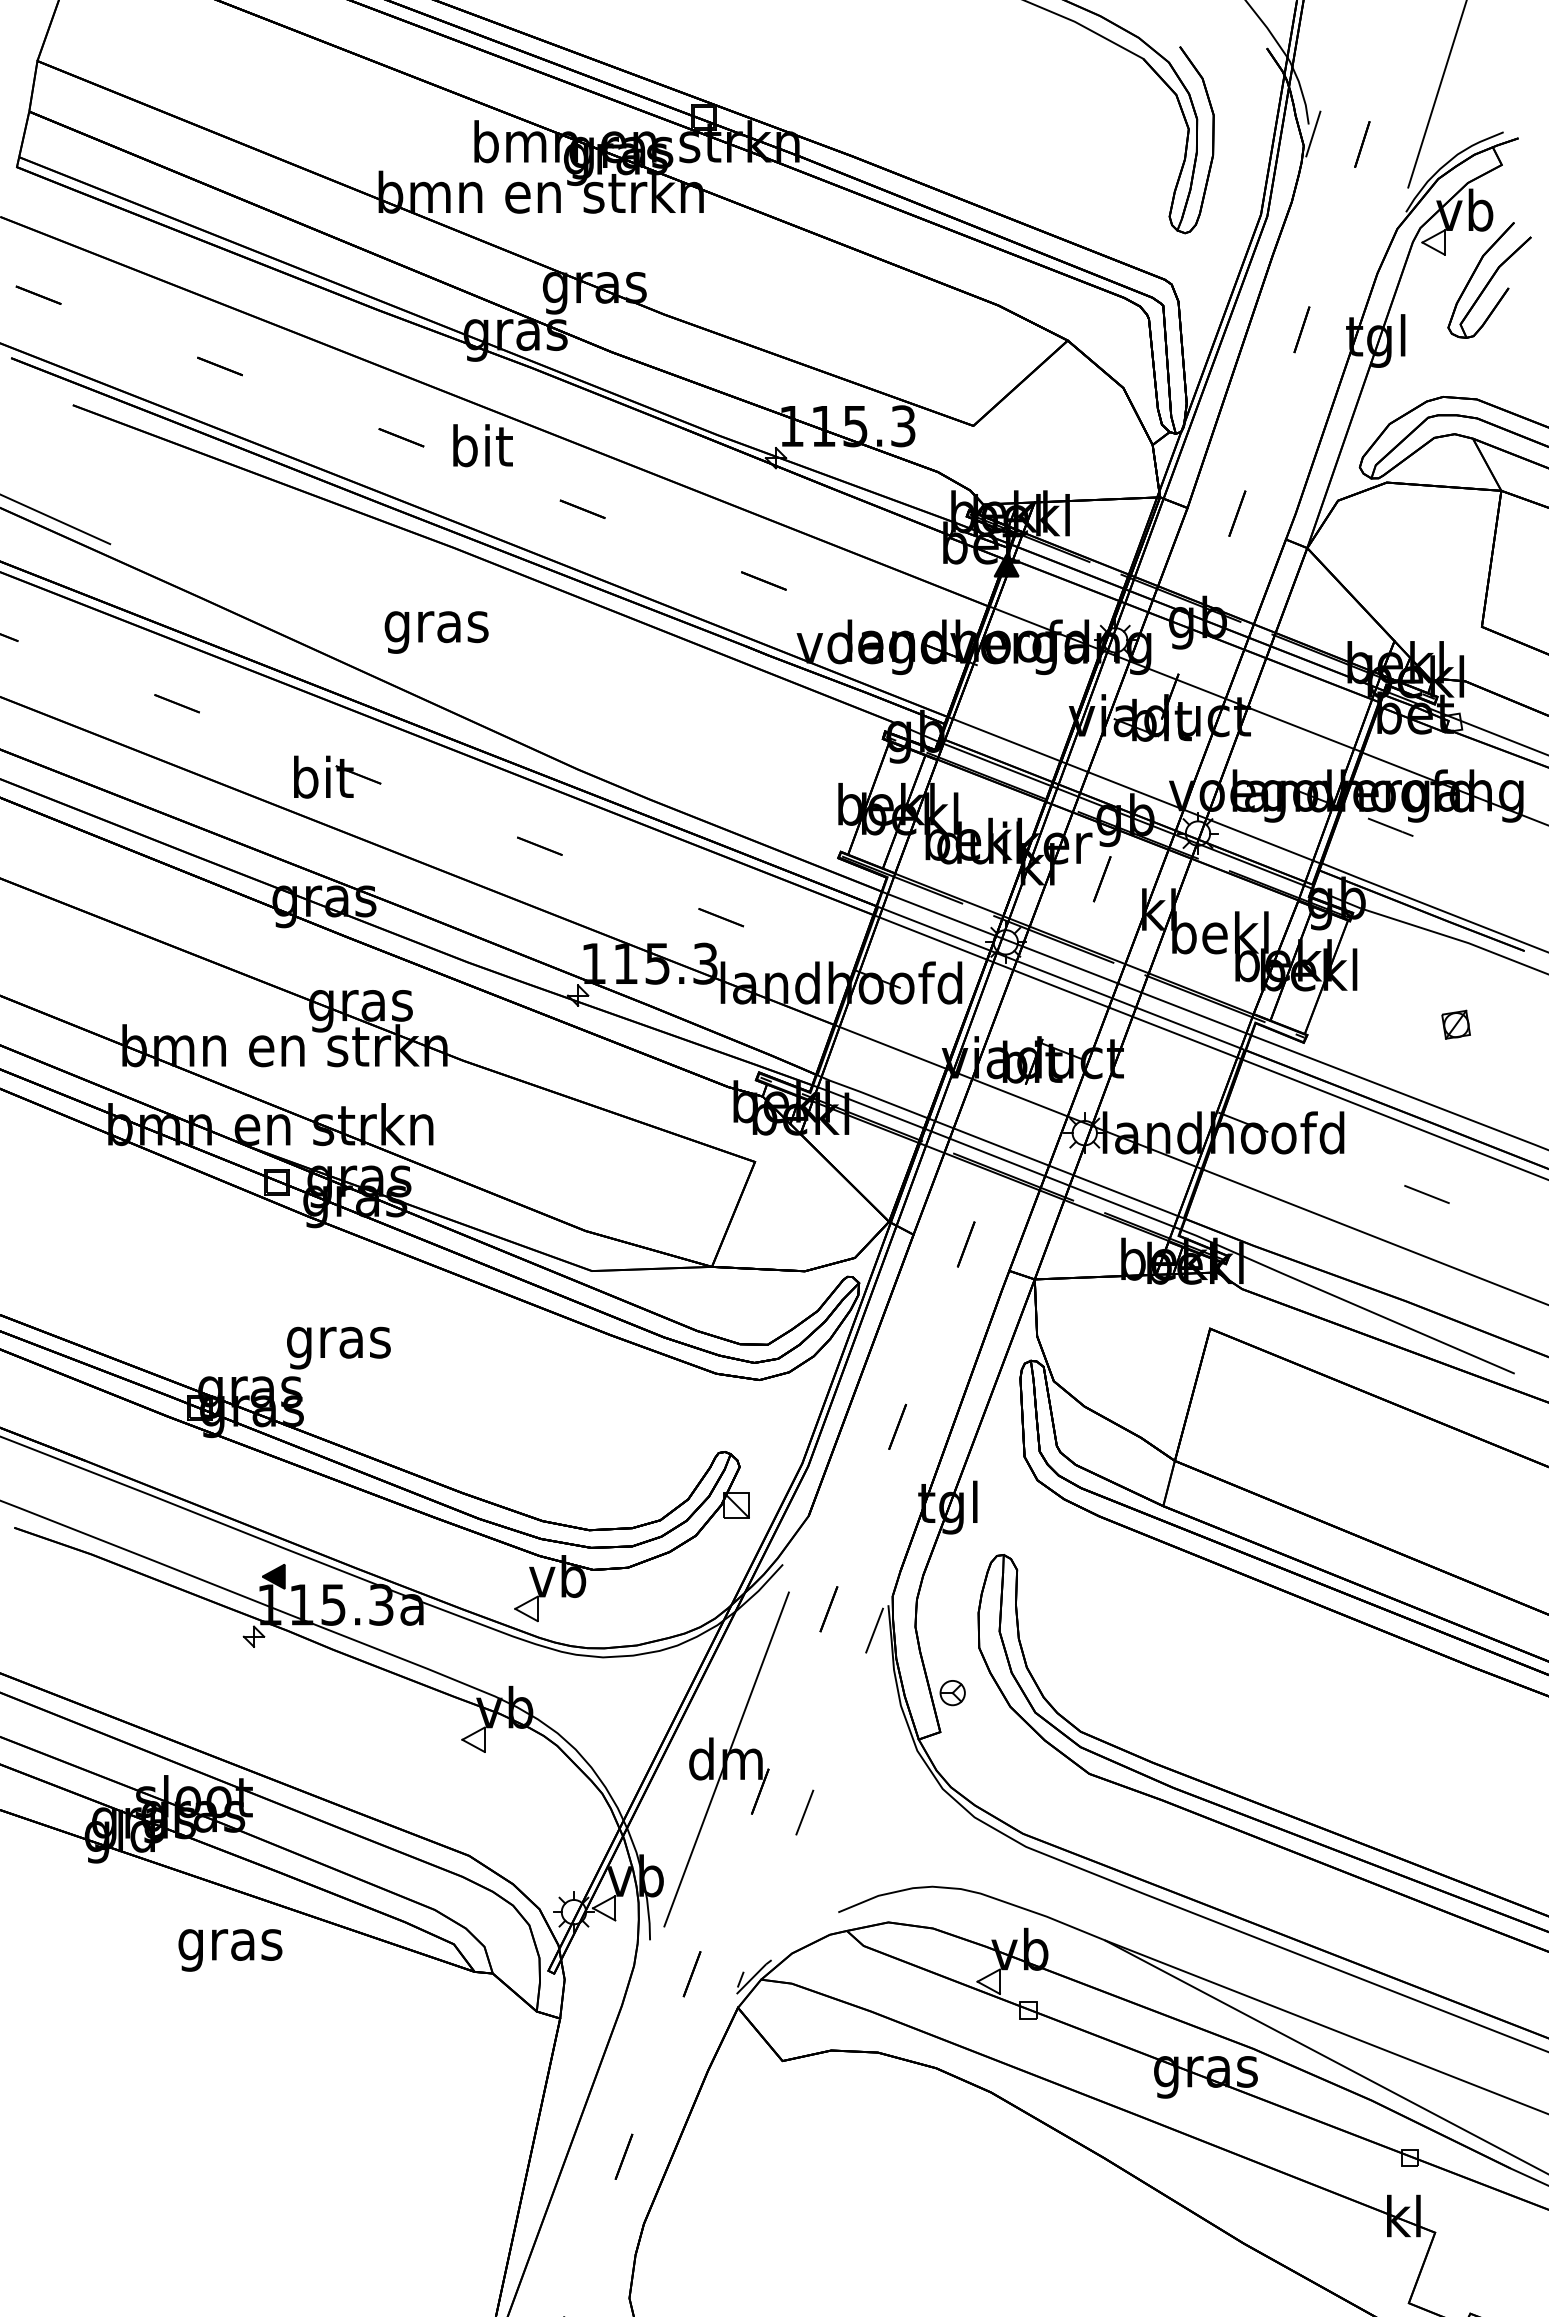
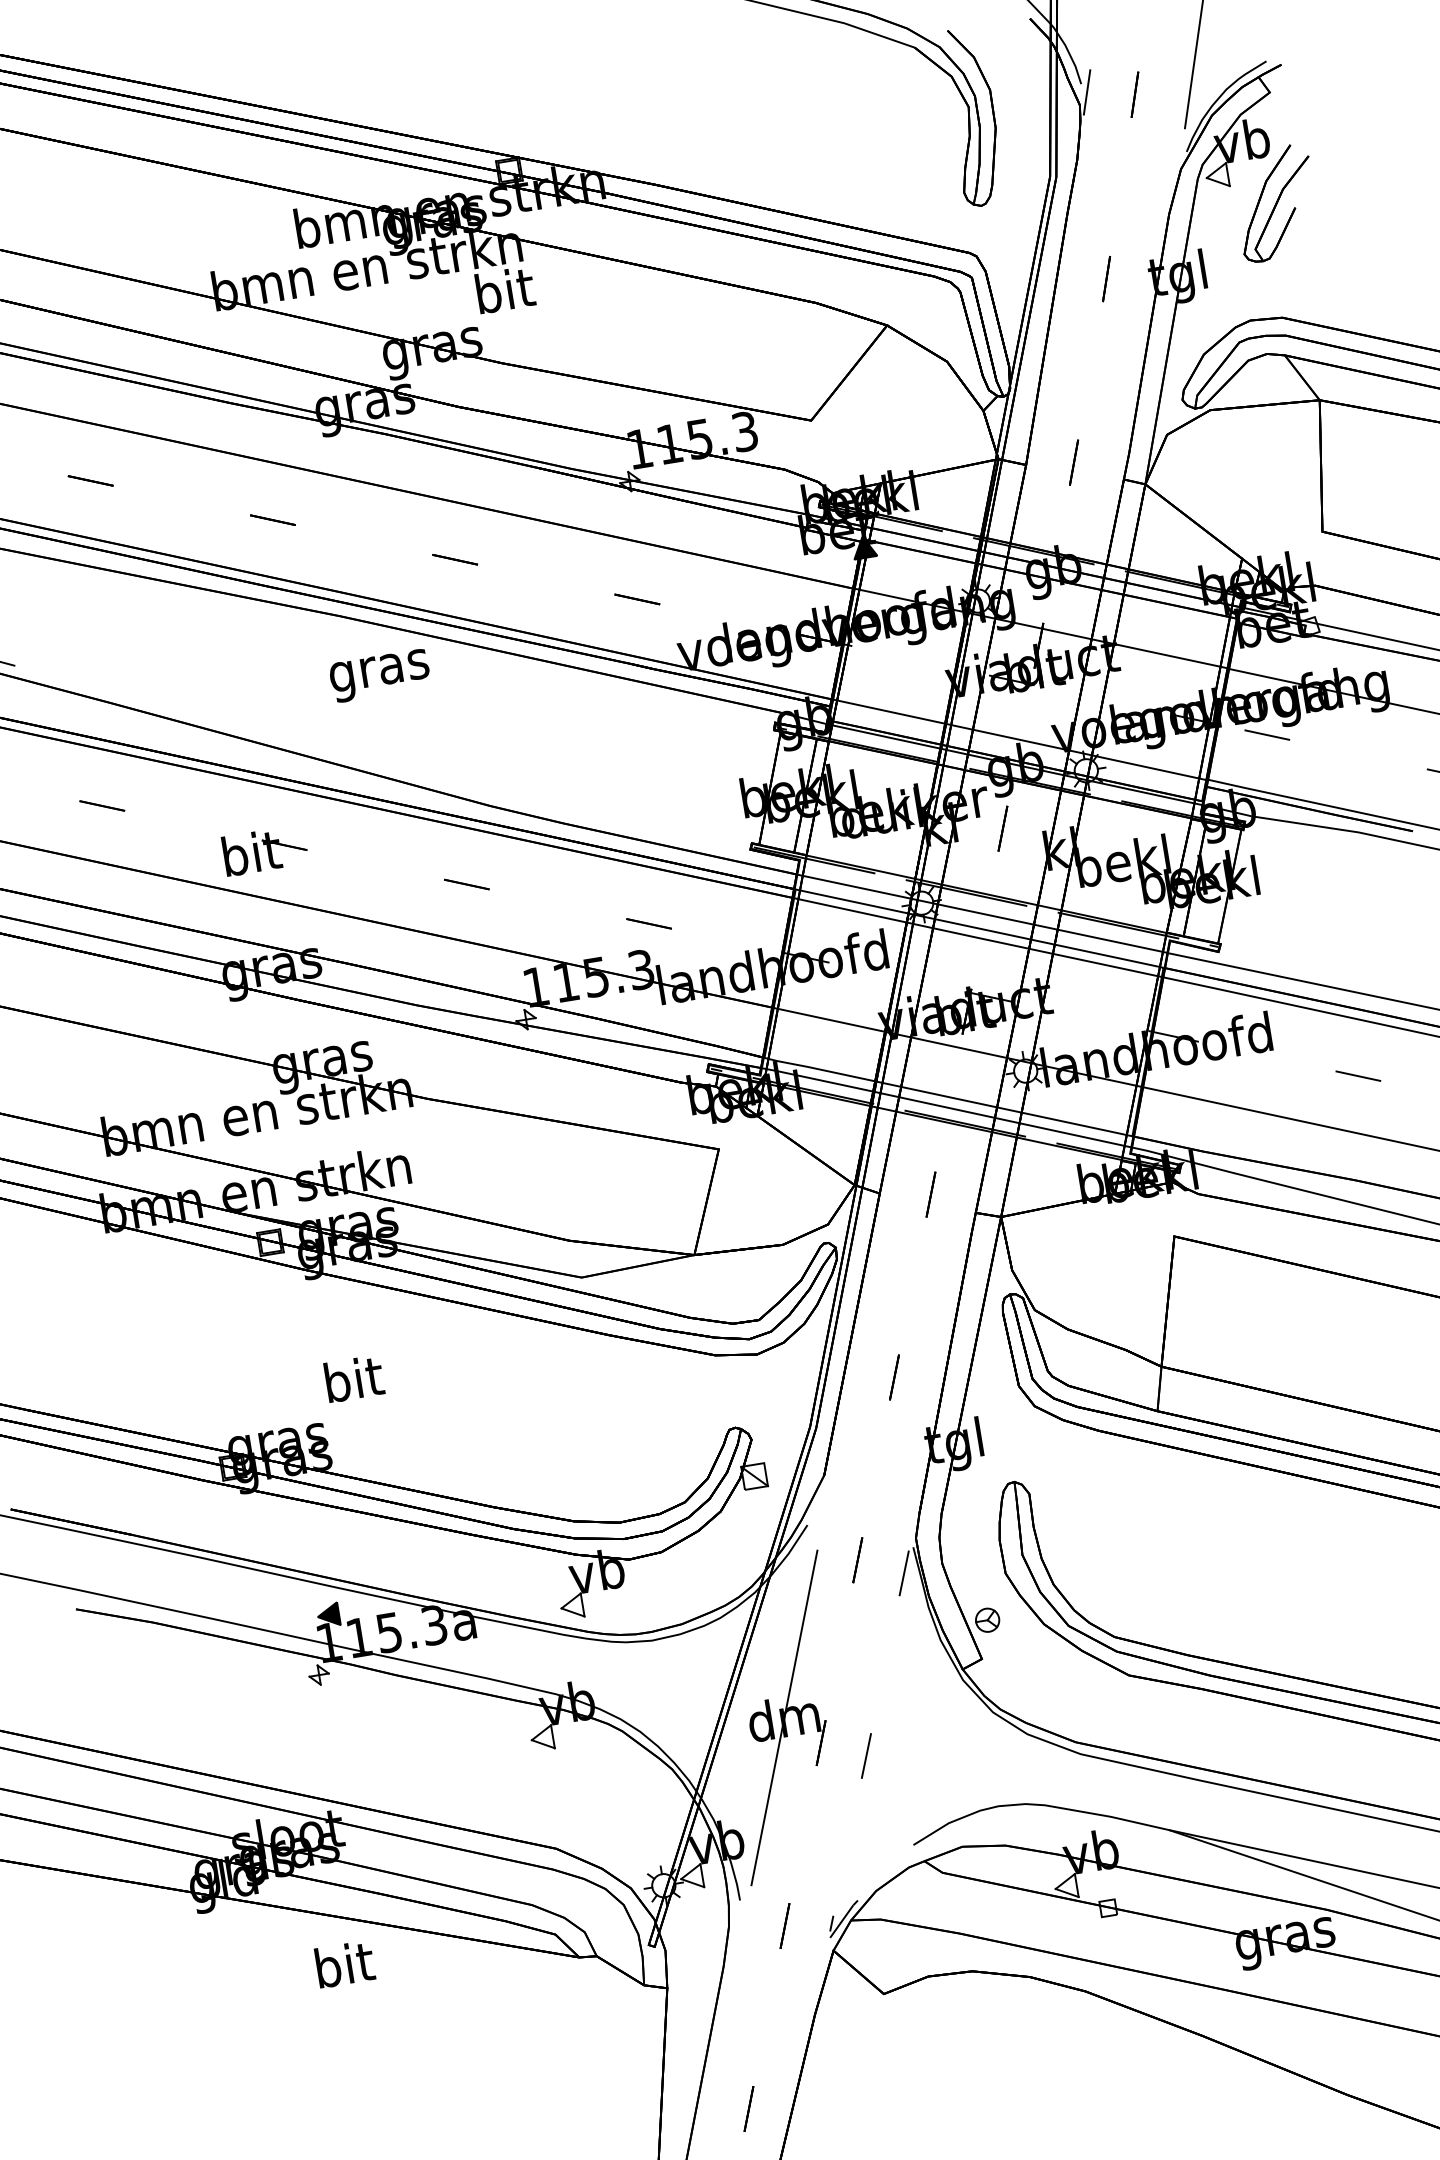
text: (482, 445) -> (504, 290), moved
text: (436, 632) -> (379, 675), moved
part: (1455, 1024) -> (1358, 911), removed
text: (338, 1342) -> (353, 1384), gras -> bit
text: (230, 1944) -> (344, 1969), gras -> bit

